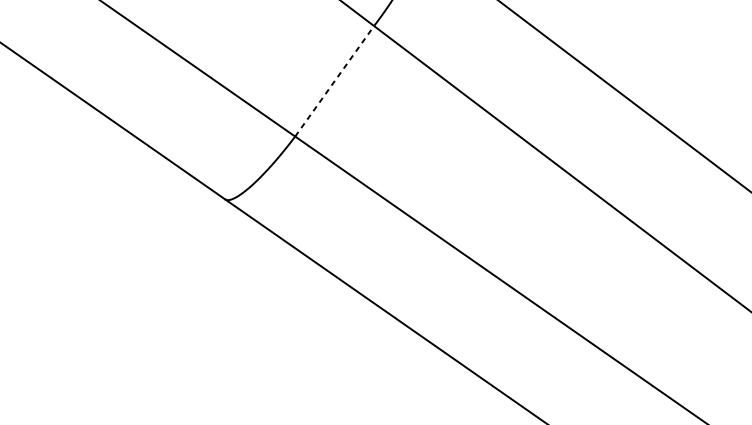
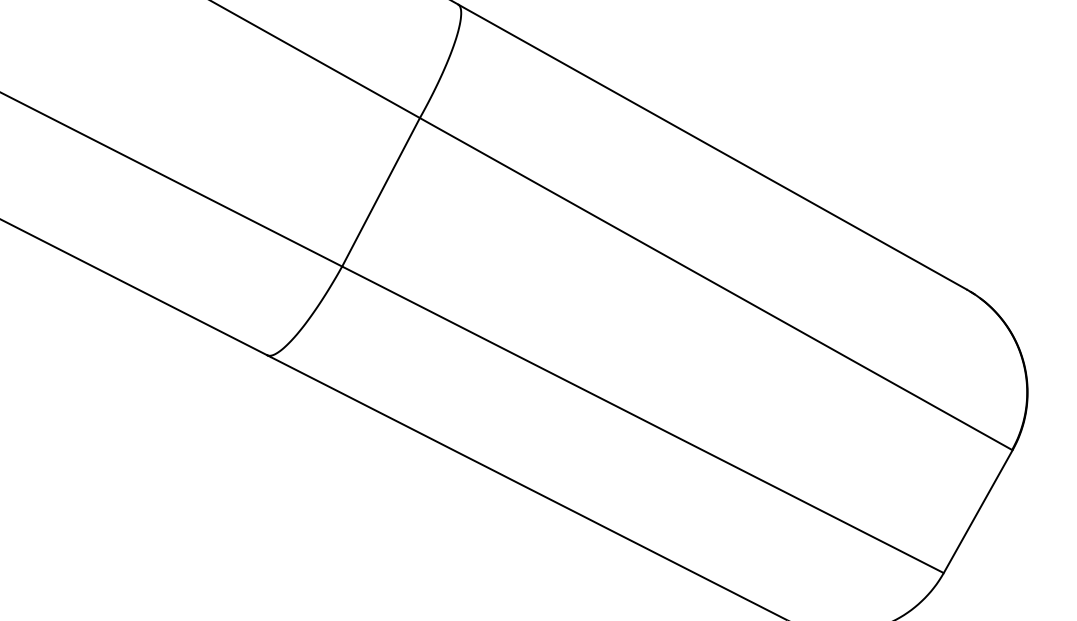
line: (334, 81) -> (381, 192), dashed -> solid

